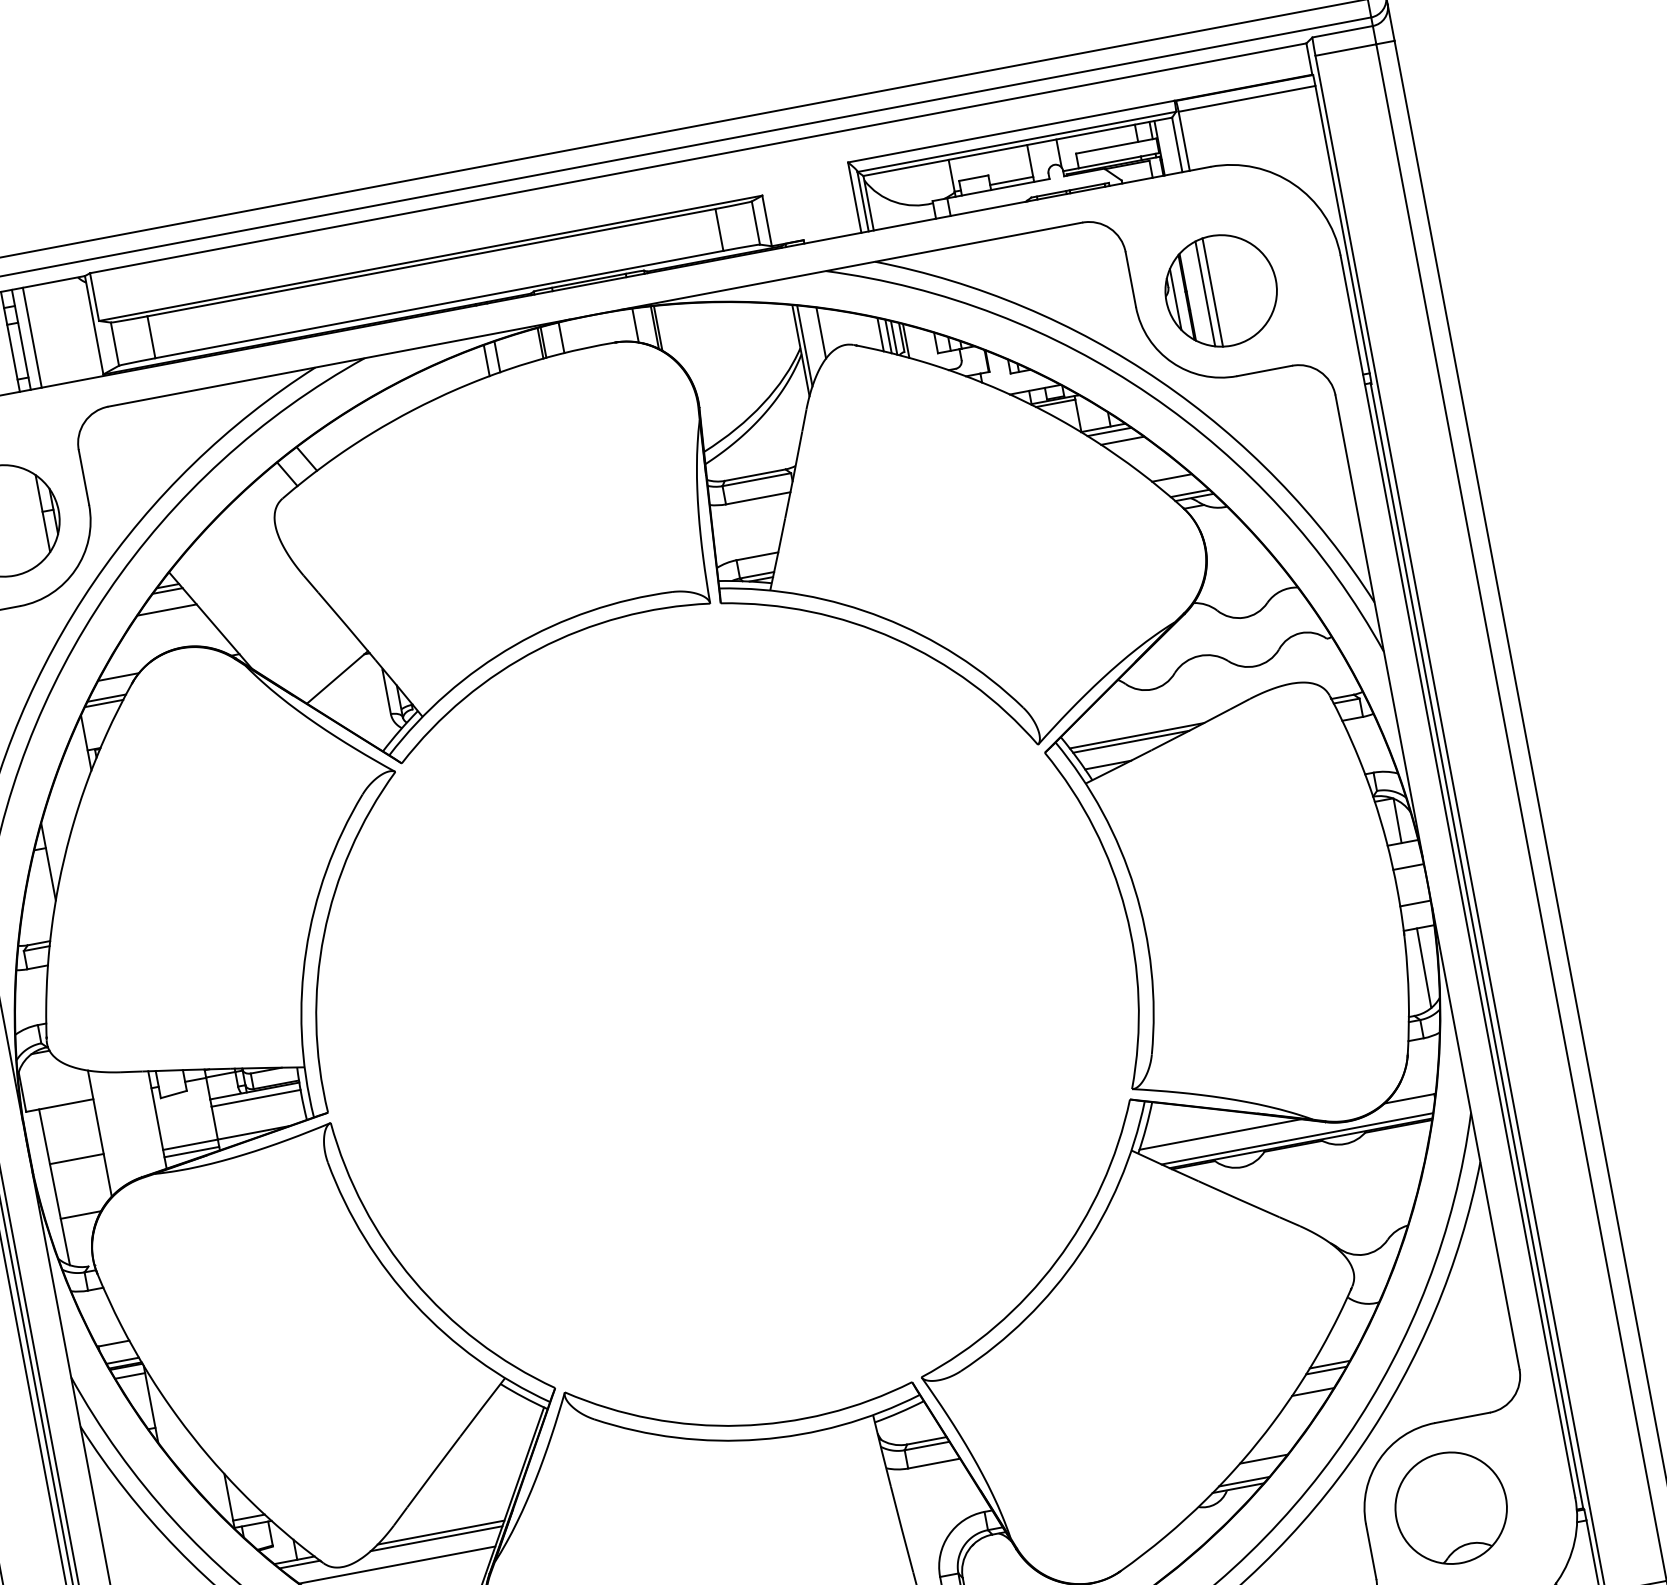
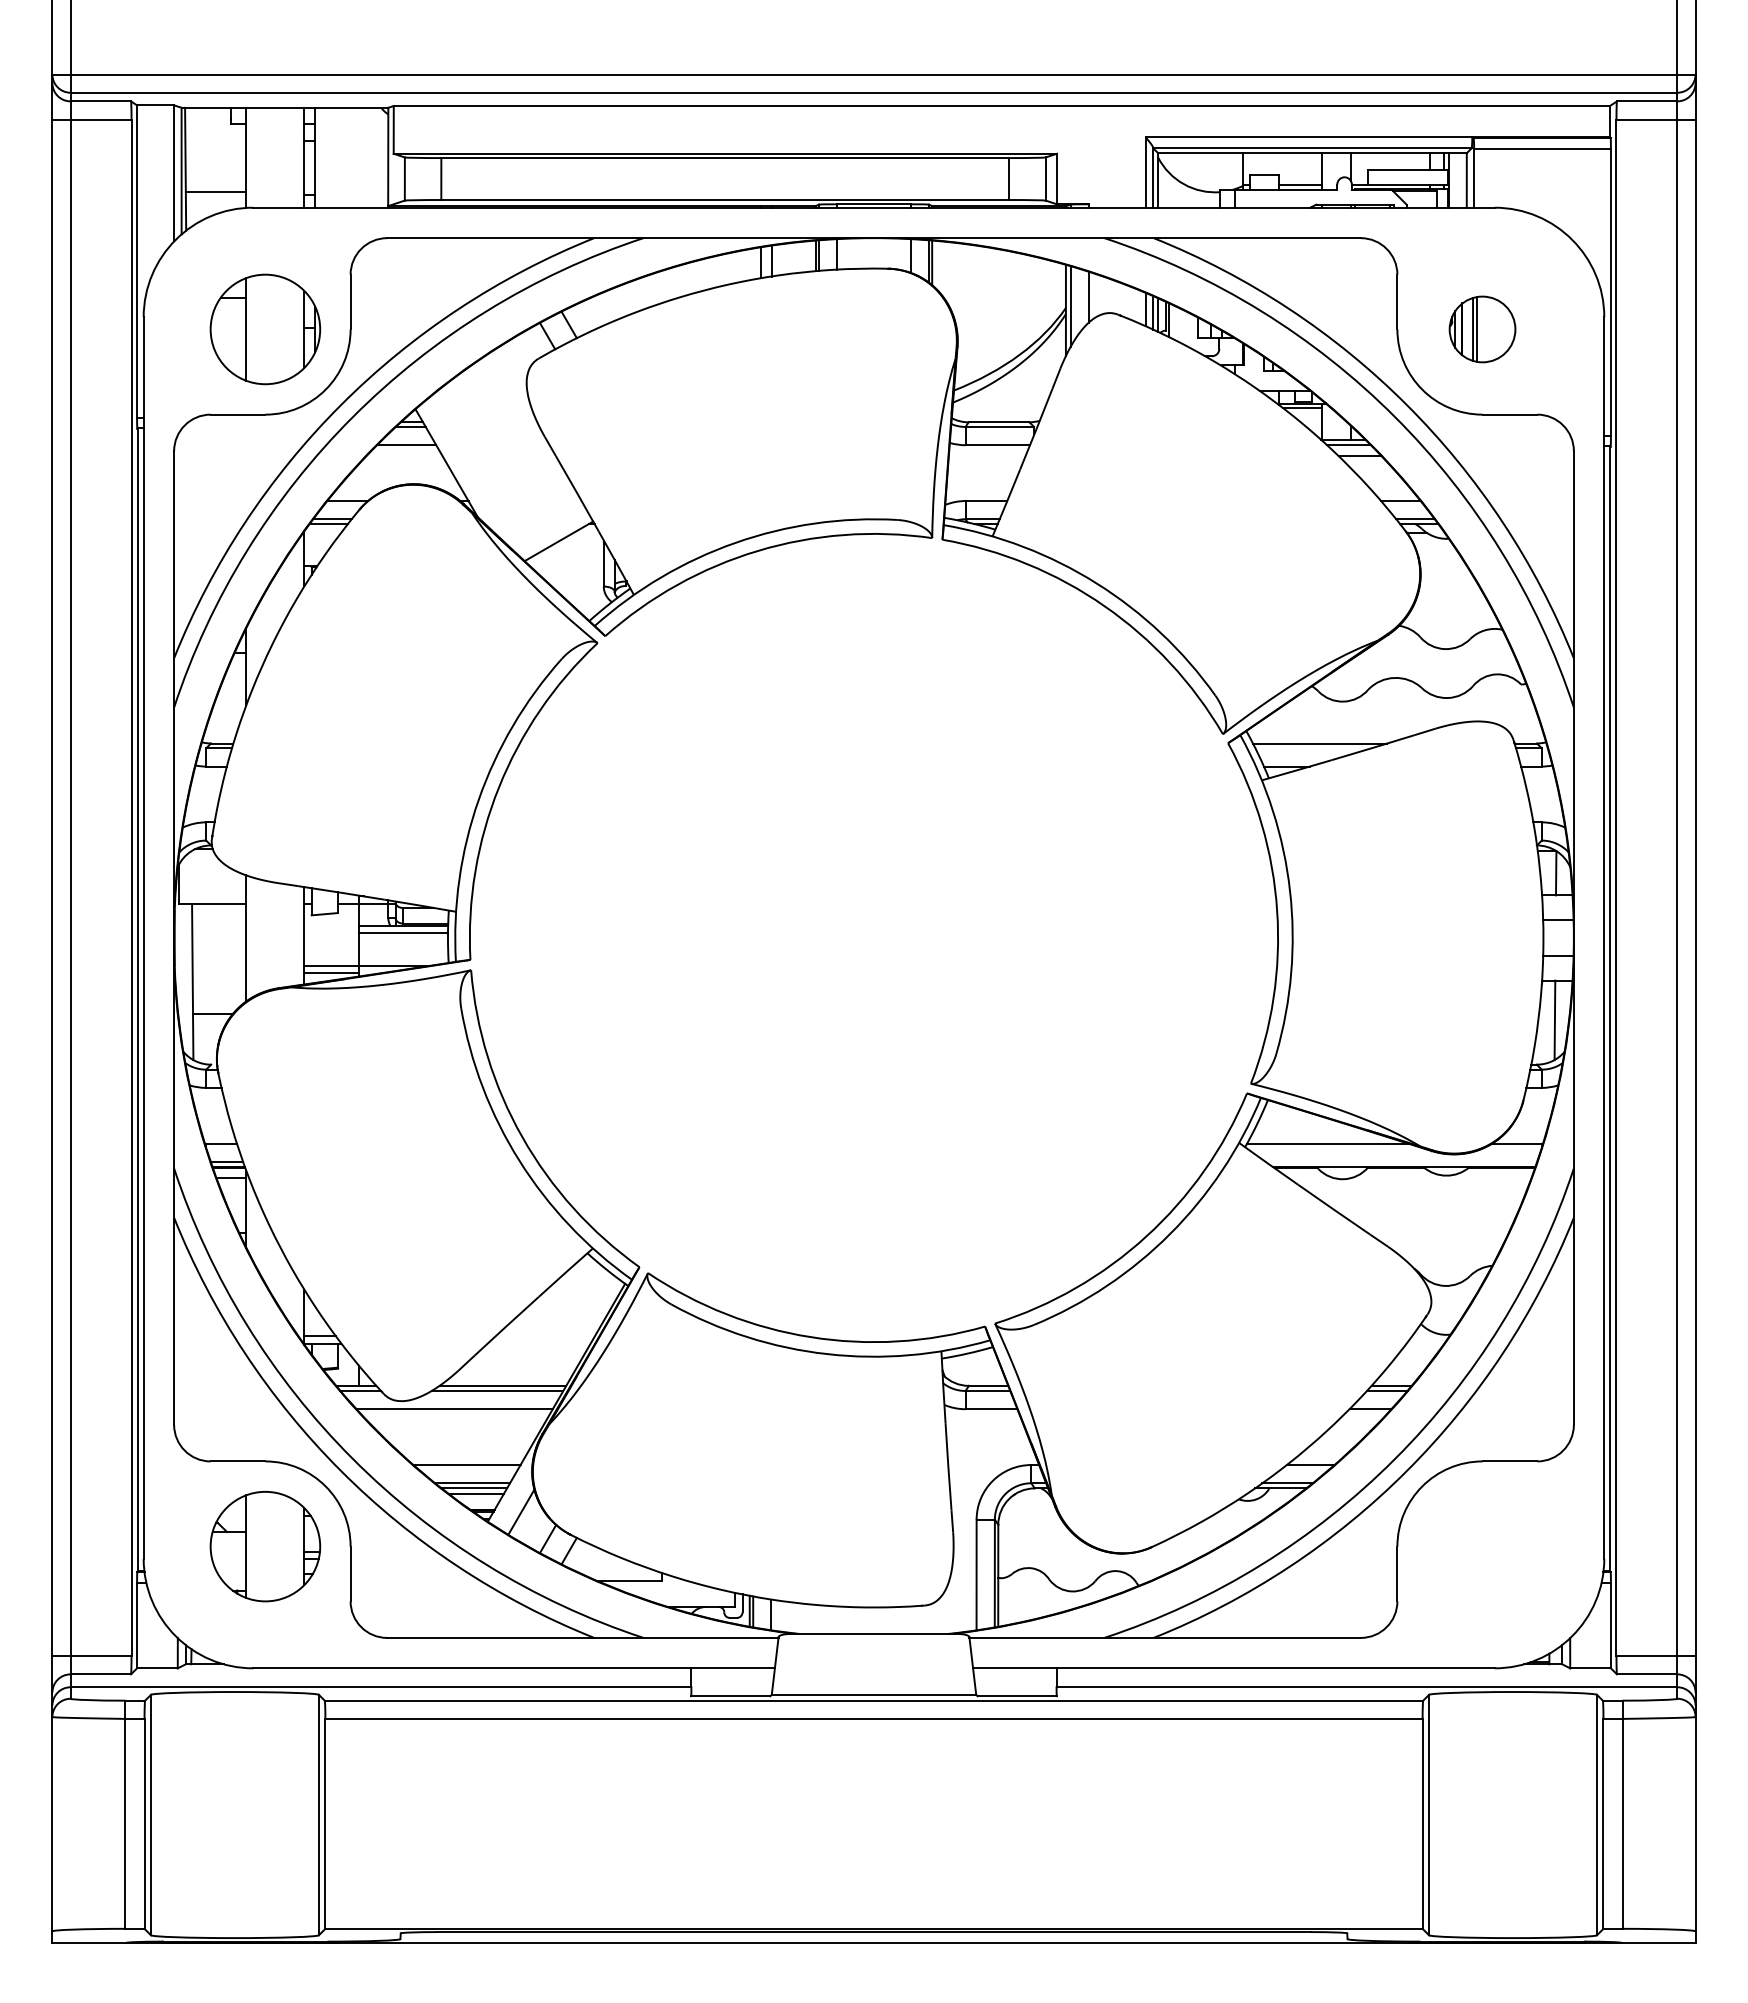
part: (1221, 290) -> (1482, 329), size x0.6
line: (32, 337) -> (326, 157), removed
line: (1131, 741) -> (1313, 748), removed
line: (1297, 1138) -> (1401, 1161), removed
line: (76, 1158) -> (219, 958), removed
part: (1451, 1508) -> (1482, 1546), removed

